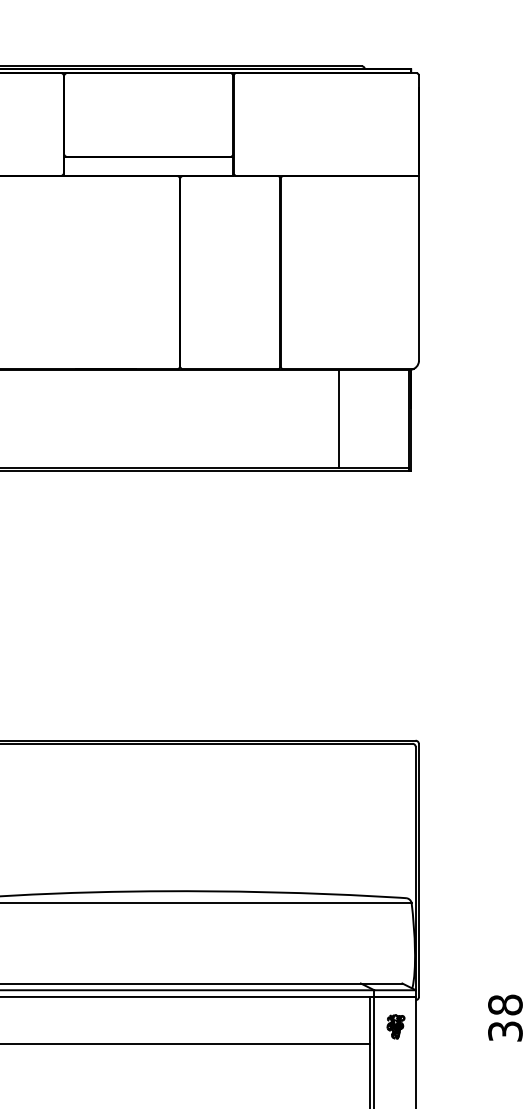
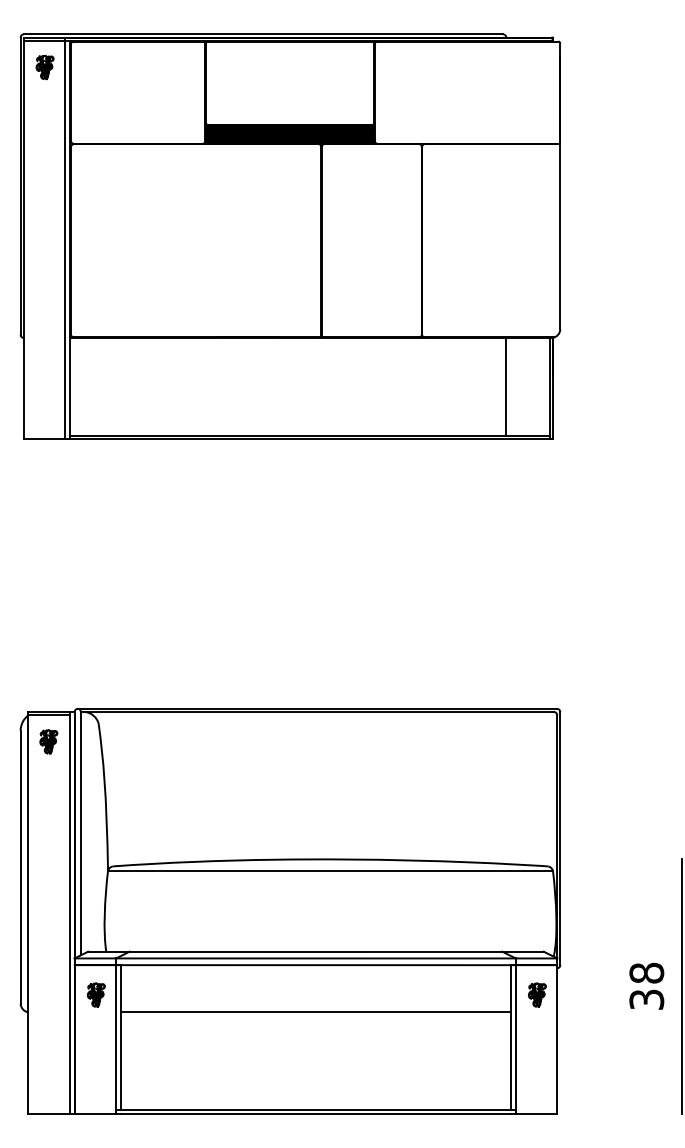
fill: (148, 166) -> (289, 134), added
line: (339, 418) -> (506, 386), moved

